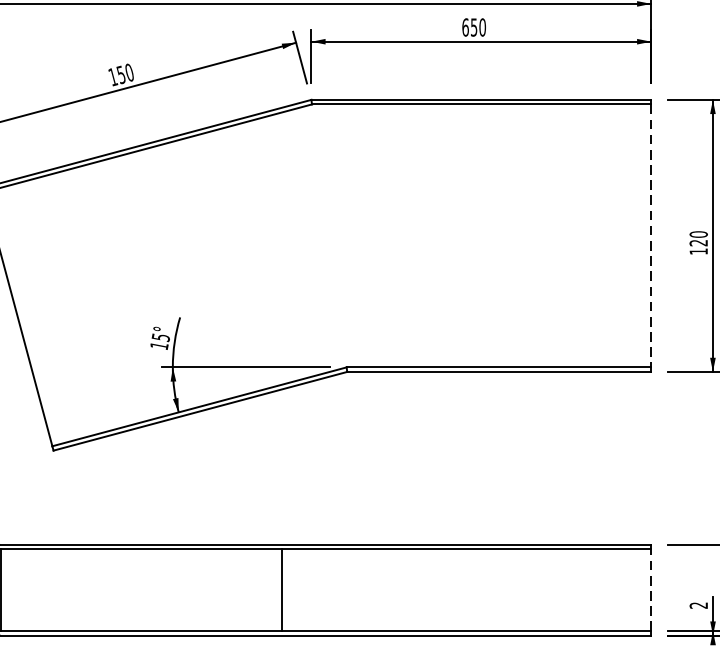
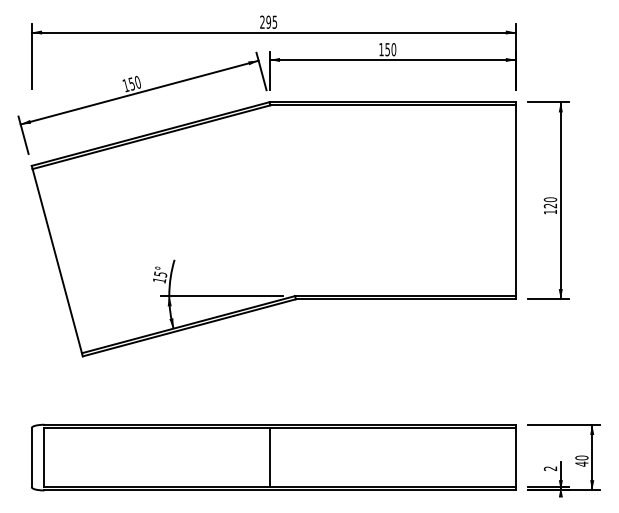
text: (465, 27) -> (381, 49), 650 -> 150
line: (651, 236) -> (516, 201), dashed -> solid
line: (282, 590) -> (270, 457), moved
line: (651, 590) -> (516, 457), dashed -> solid

